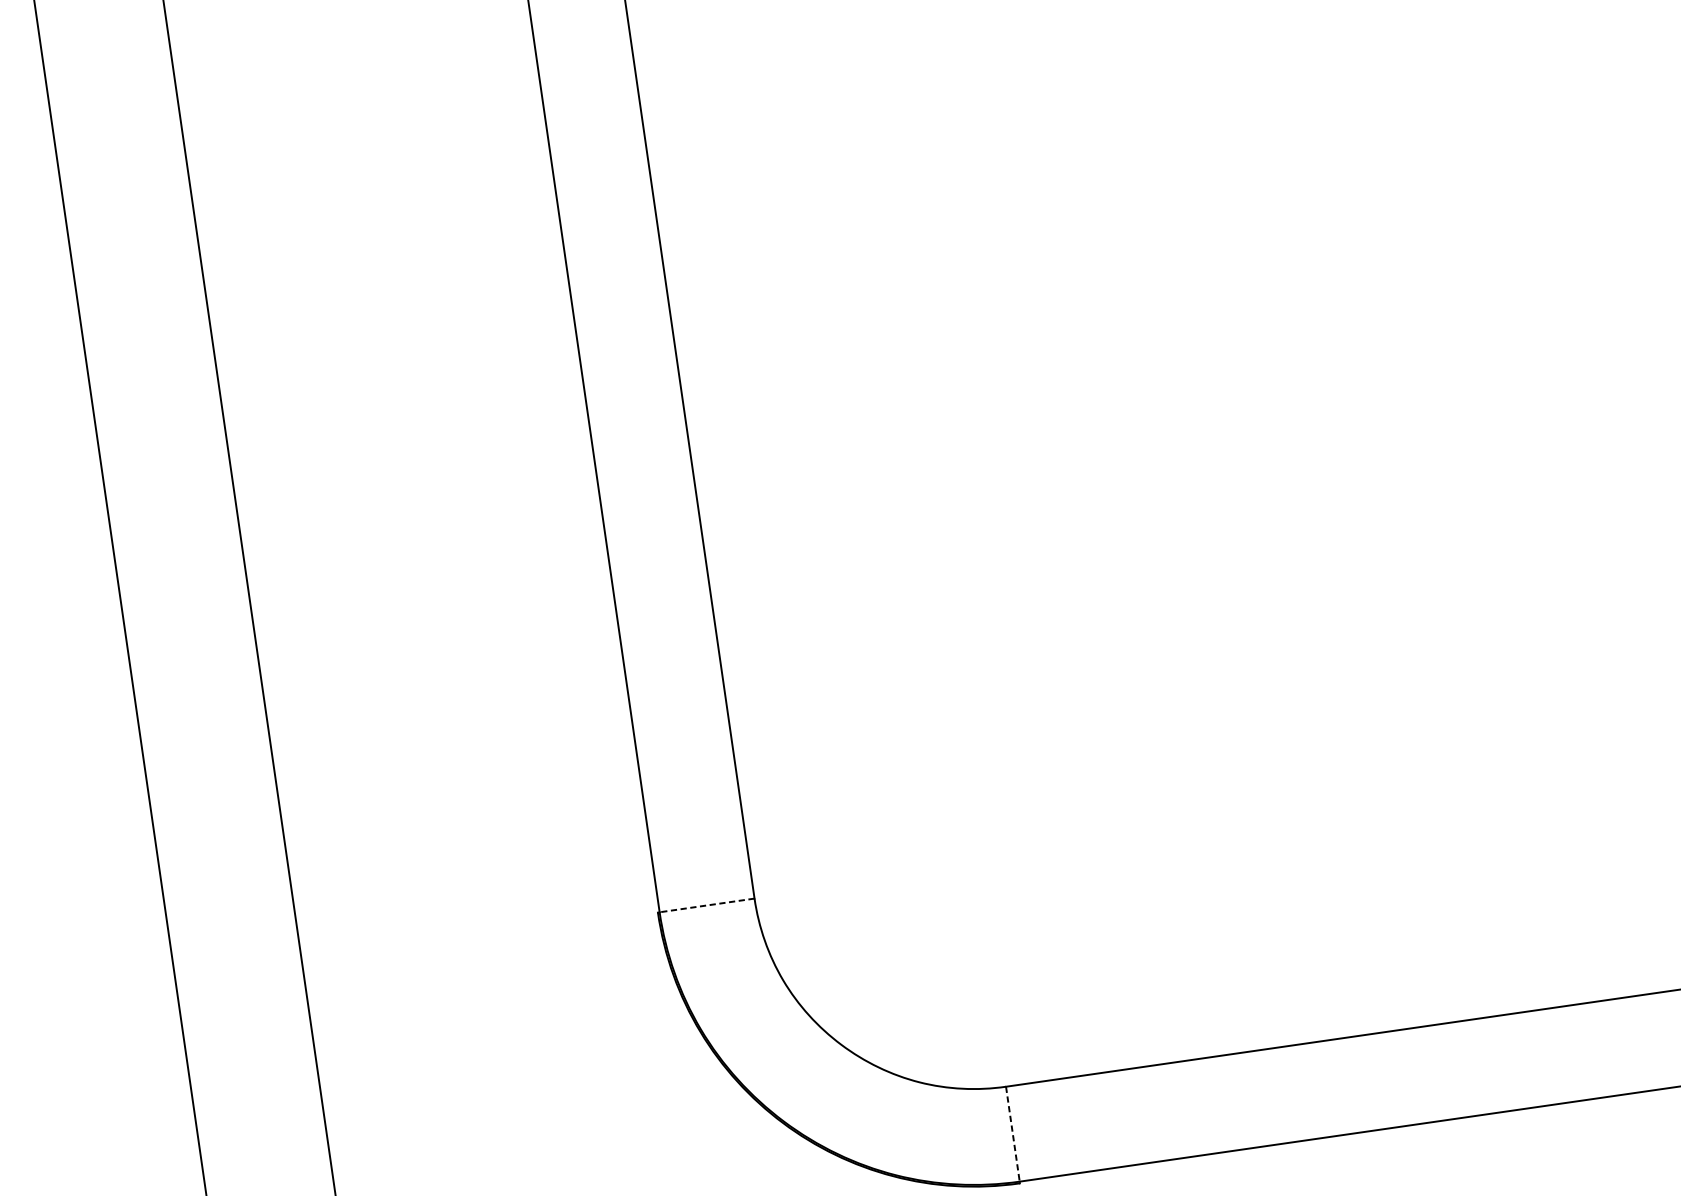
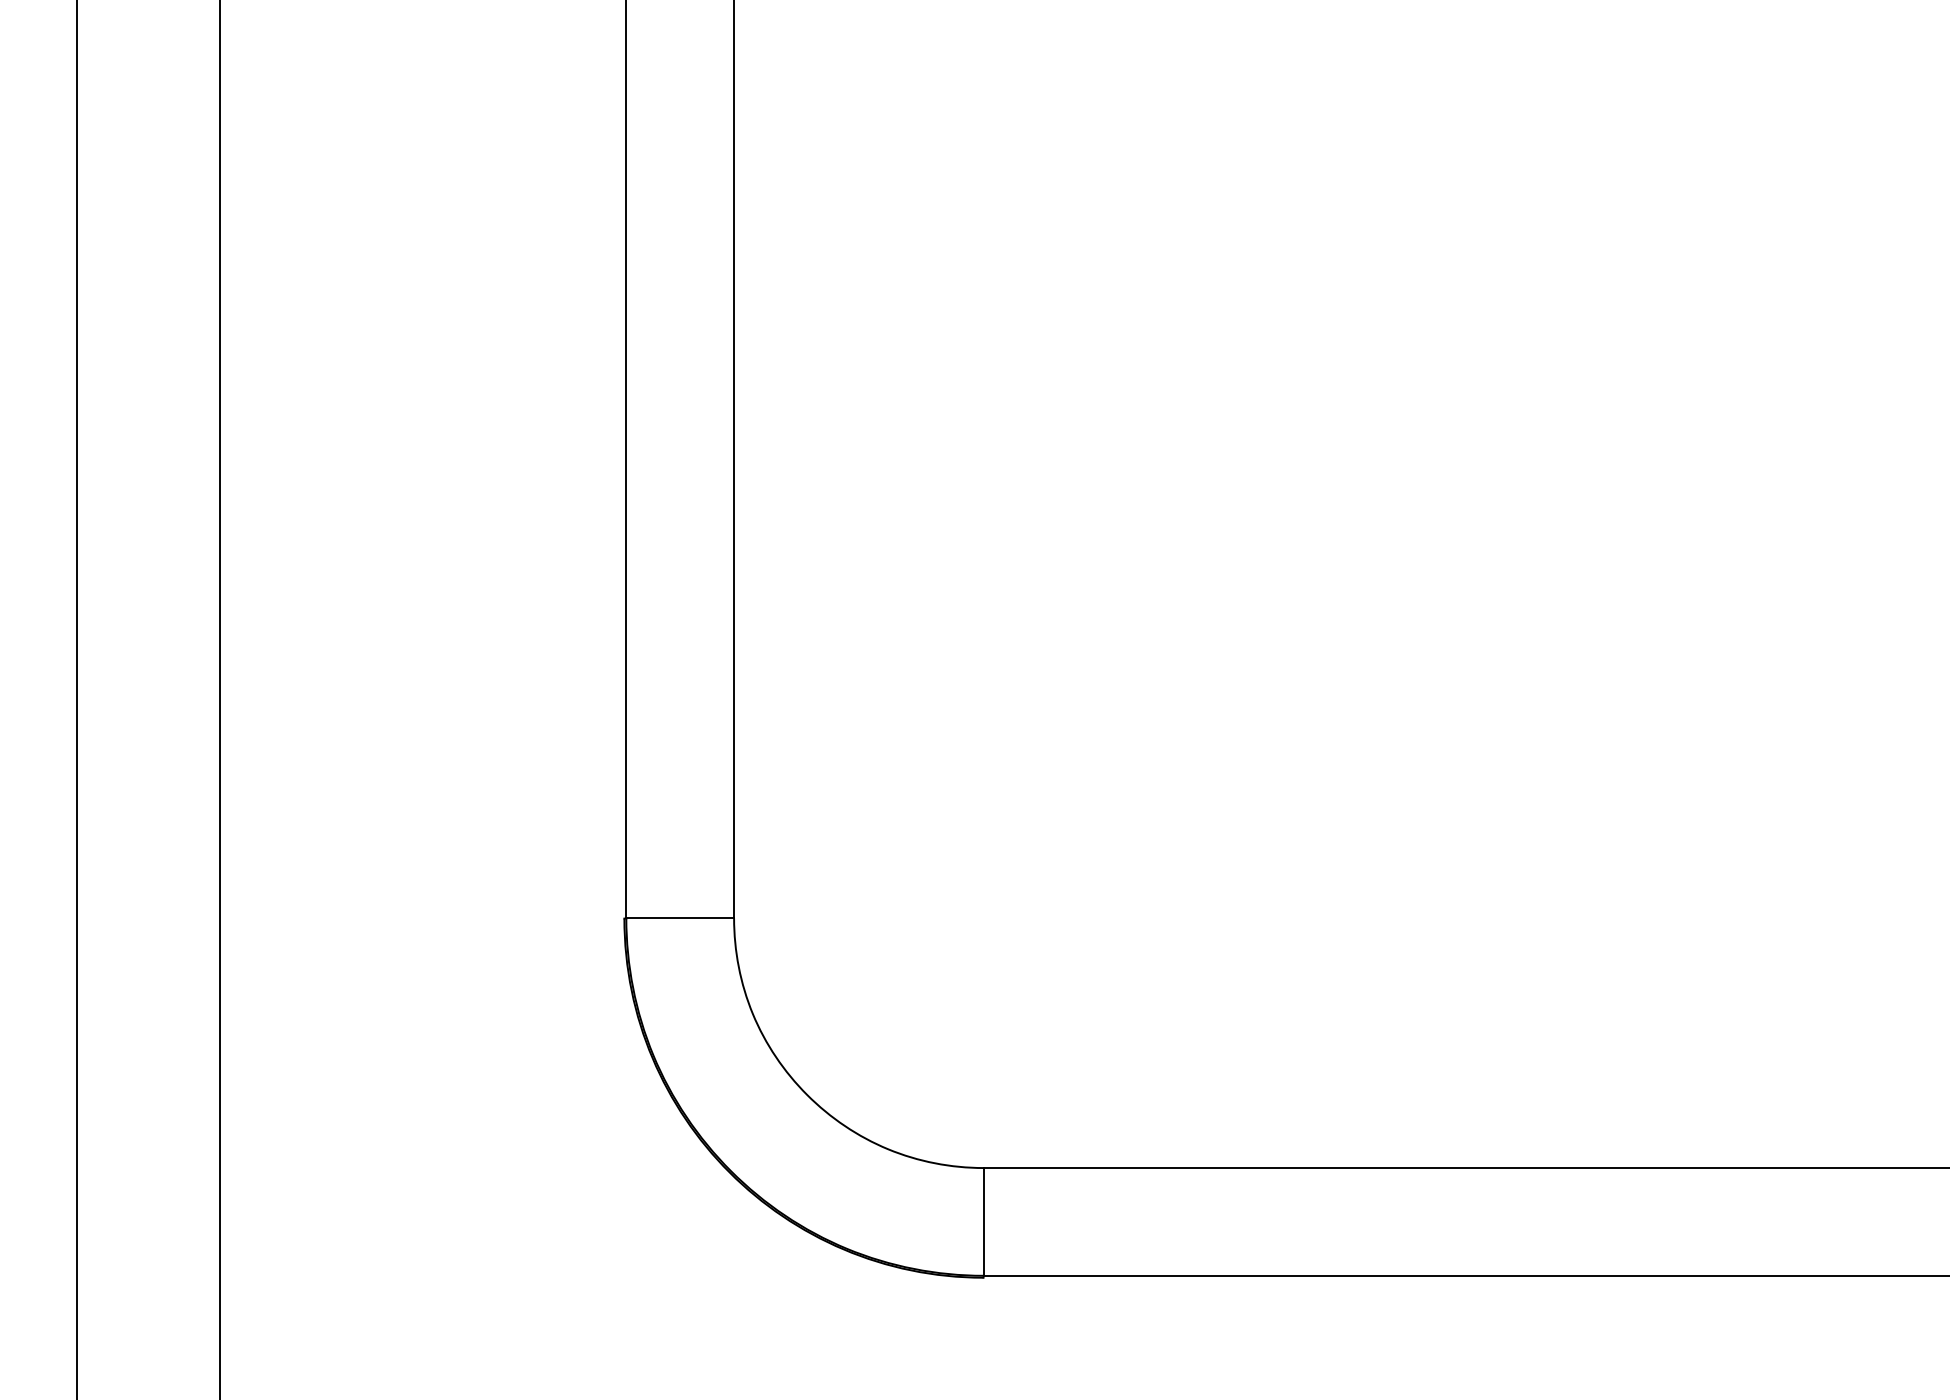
line: (707, 905) -> (680, 918), dashed -> solid
line: (1012, 1133) -> (983, 1221), dashed -> solid

